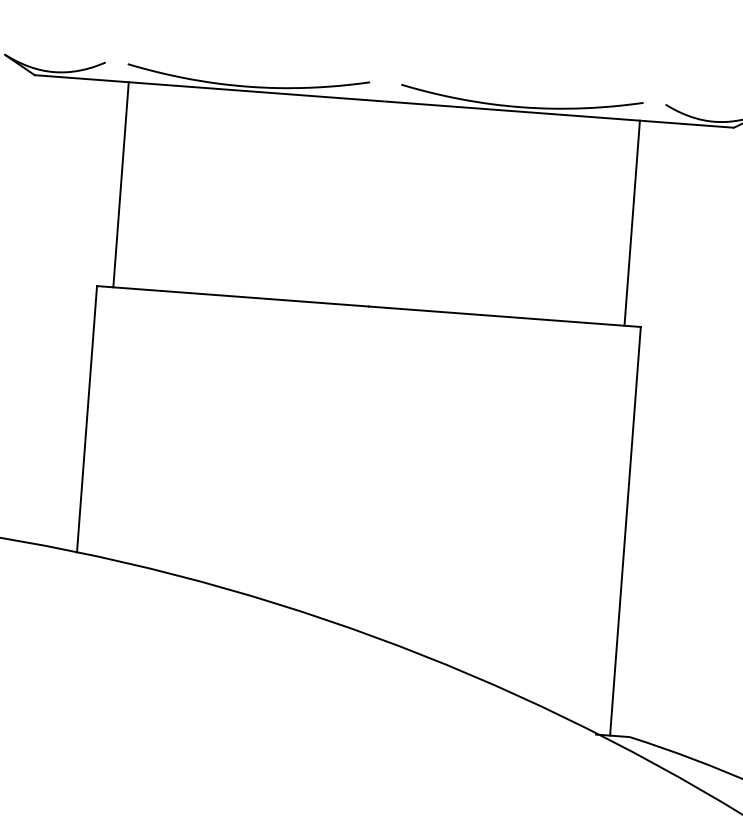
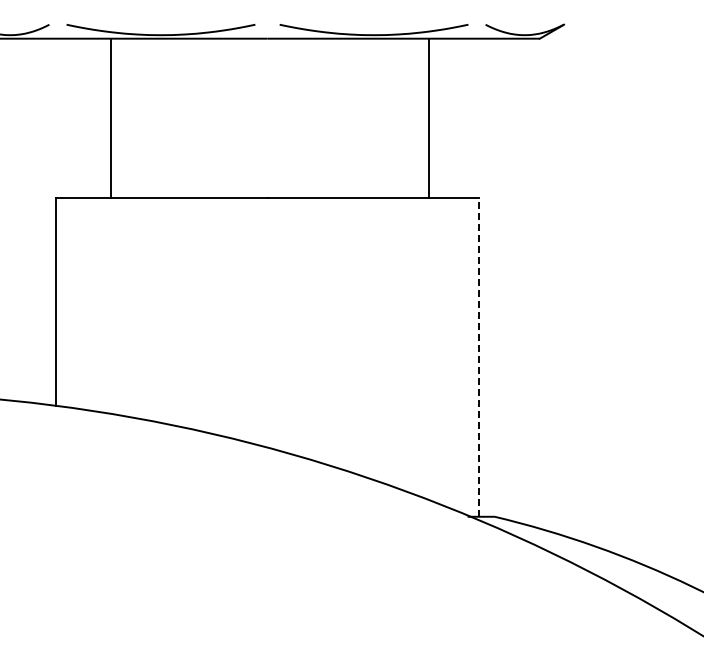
line: (121, 184) -> (111, 118), moved
line: (632, 223) -> (428, 118), moved
line: (625, 531) -> (479, 357), solid -> dashed

